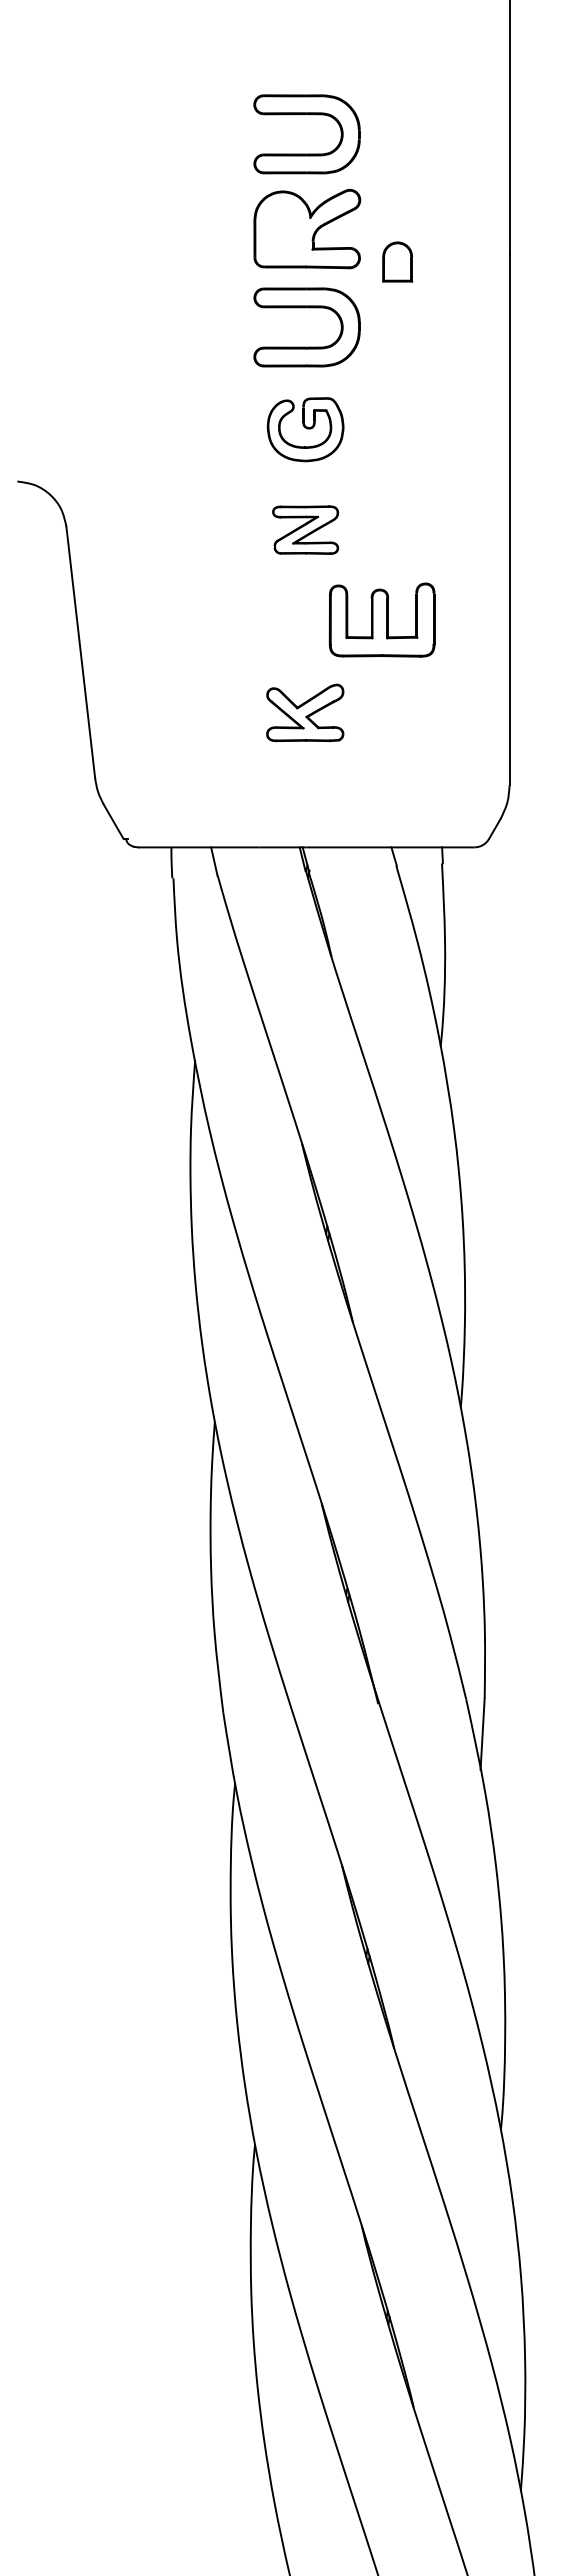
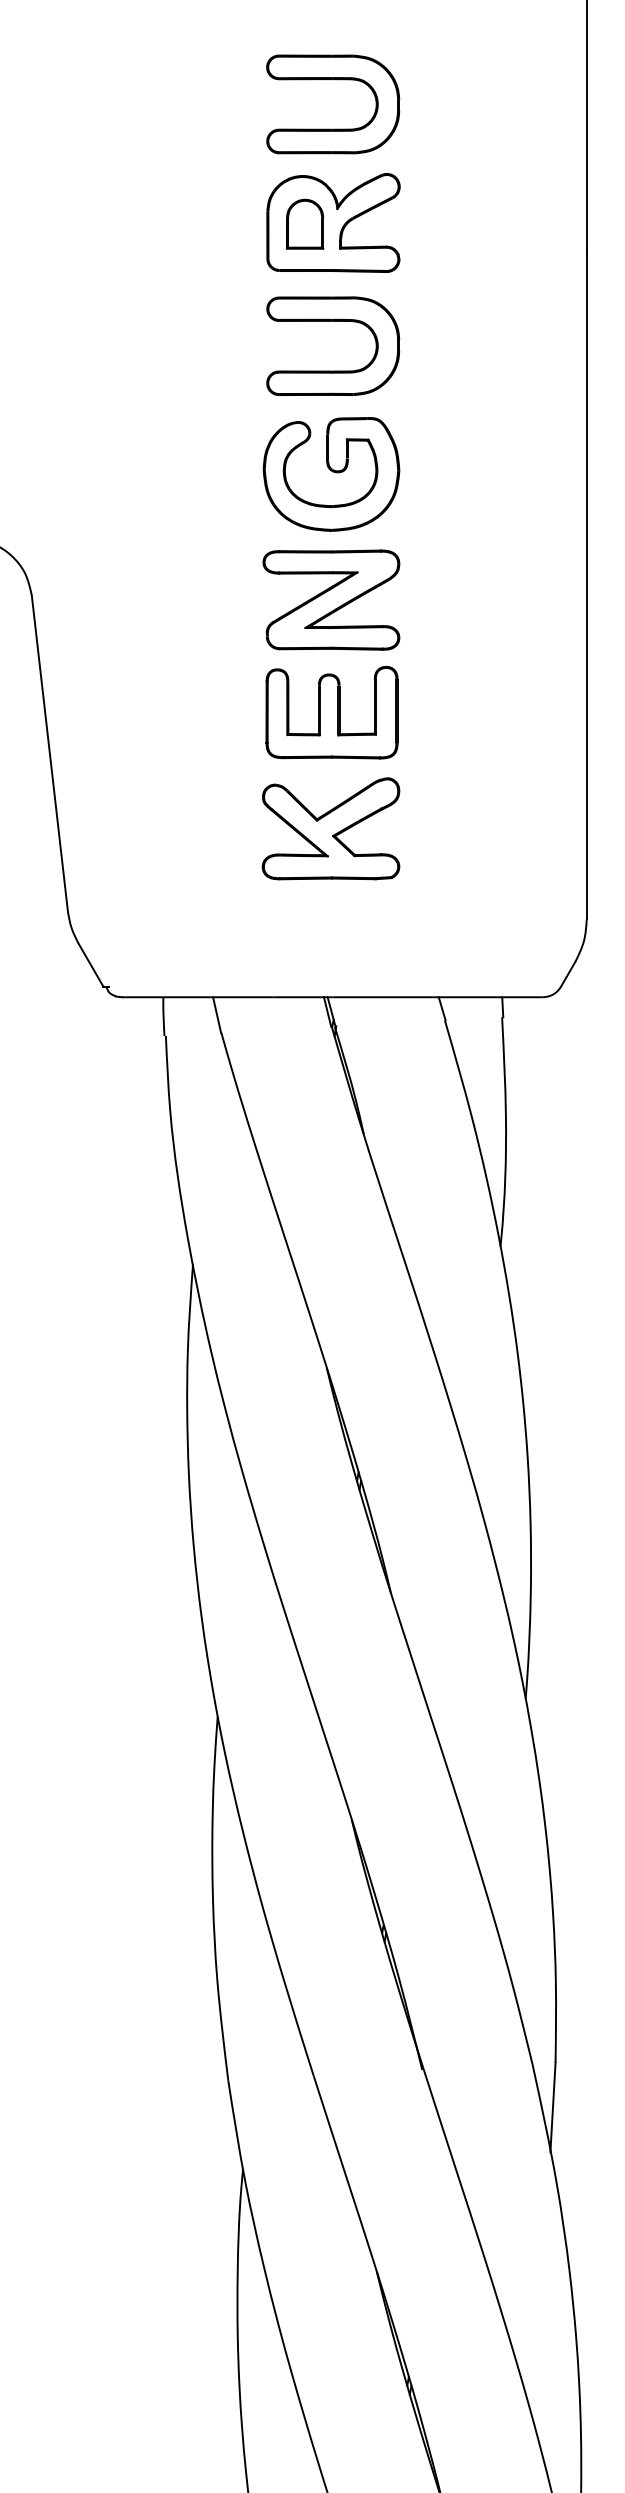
part: (397, 261) -> (304, 223), moved
part: (305, 429) -> (331, 473), size x1.43
part: (305, 529) -> (331, 599), size x1.67
part: (381, 619) -> (331, 711), moved
part: (304, 712) -> (329, 828), size x1.43

